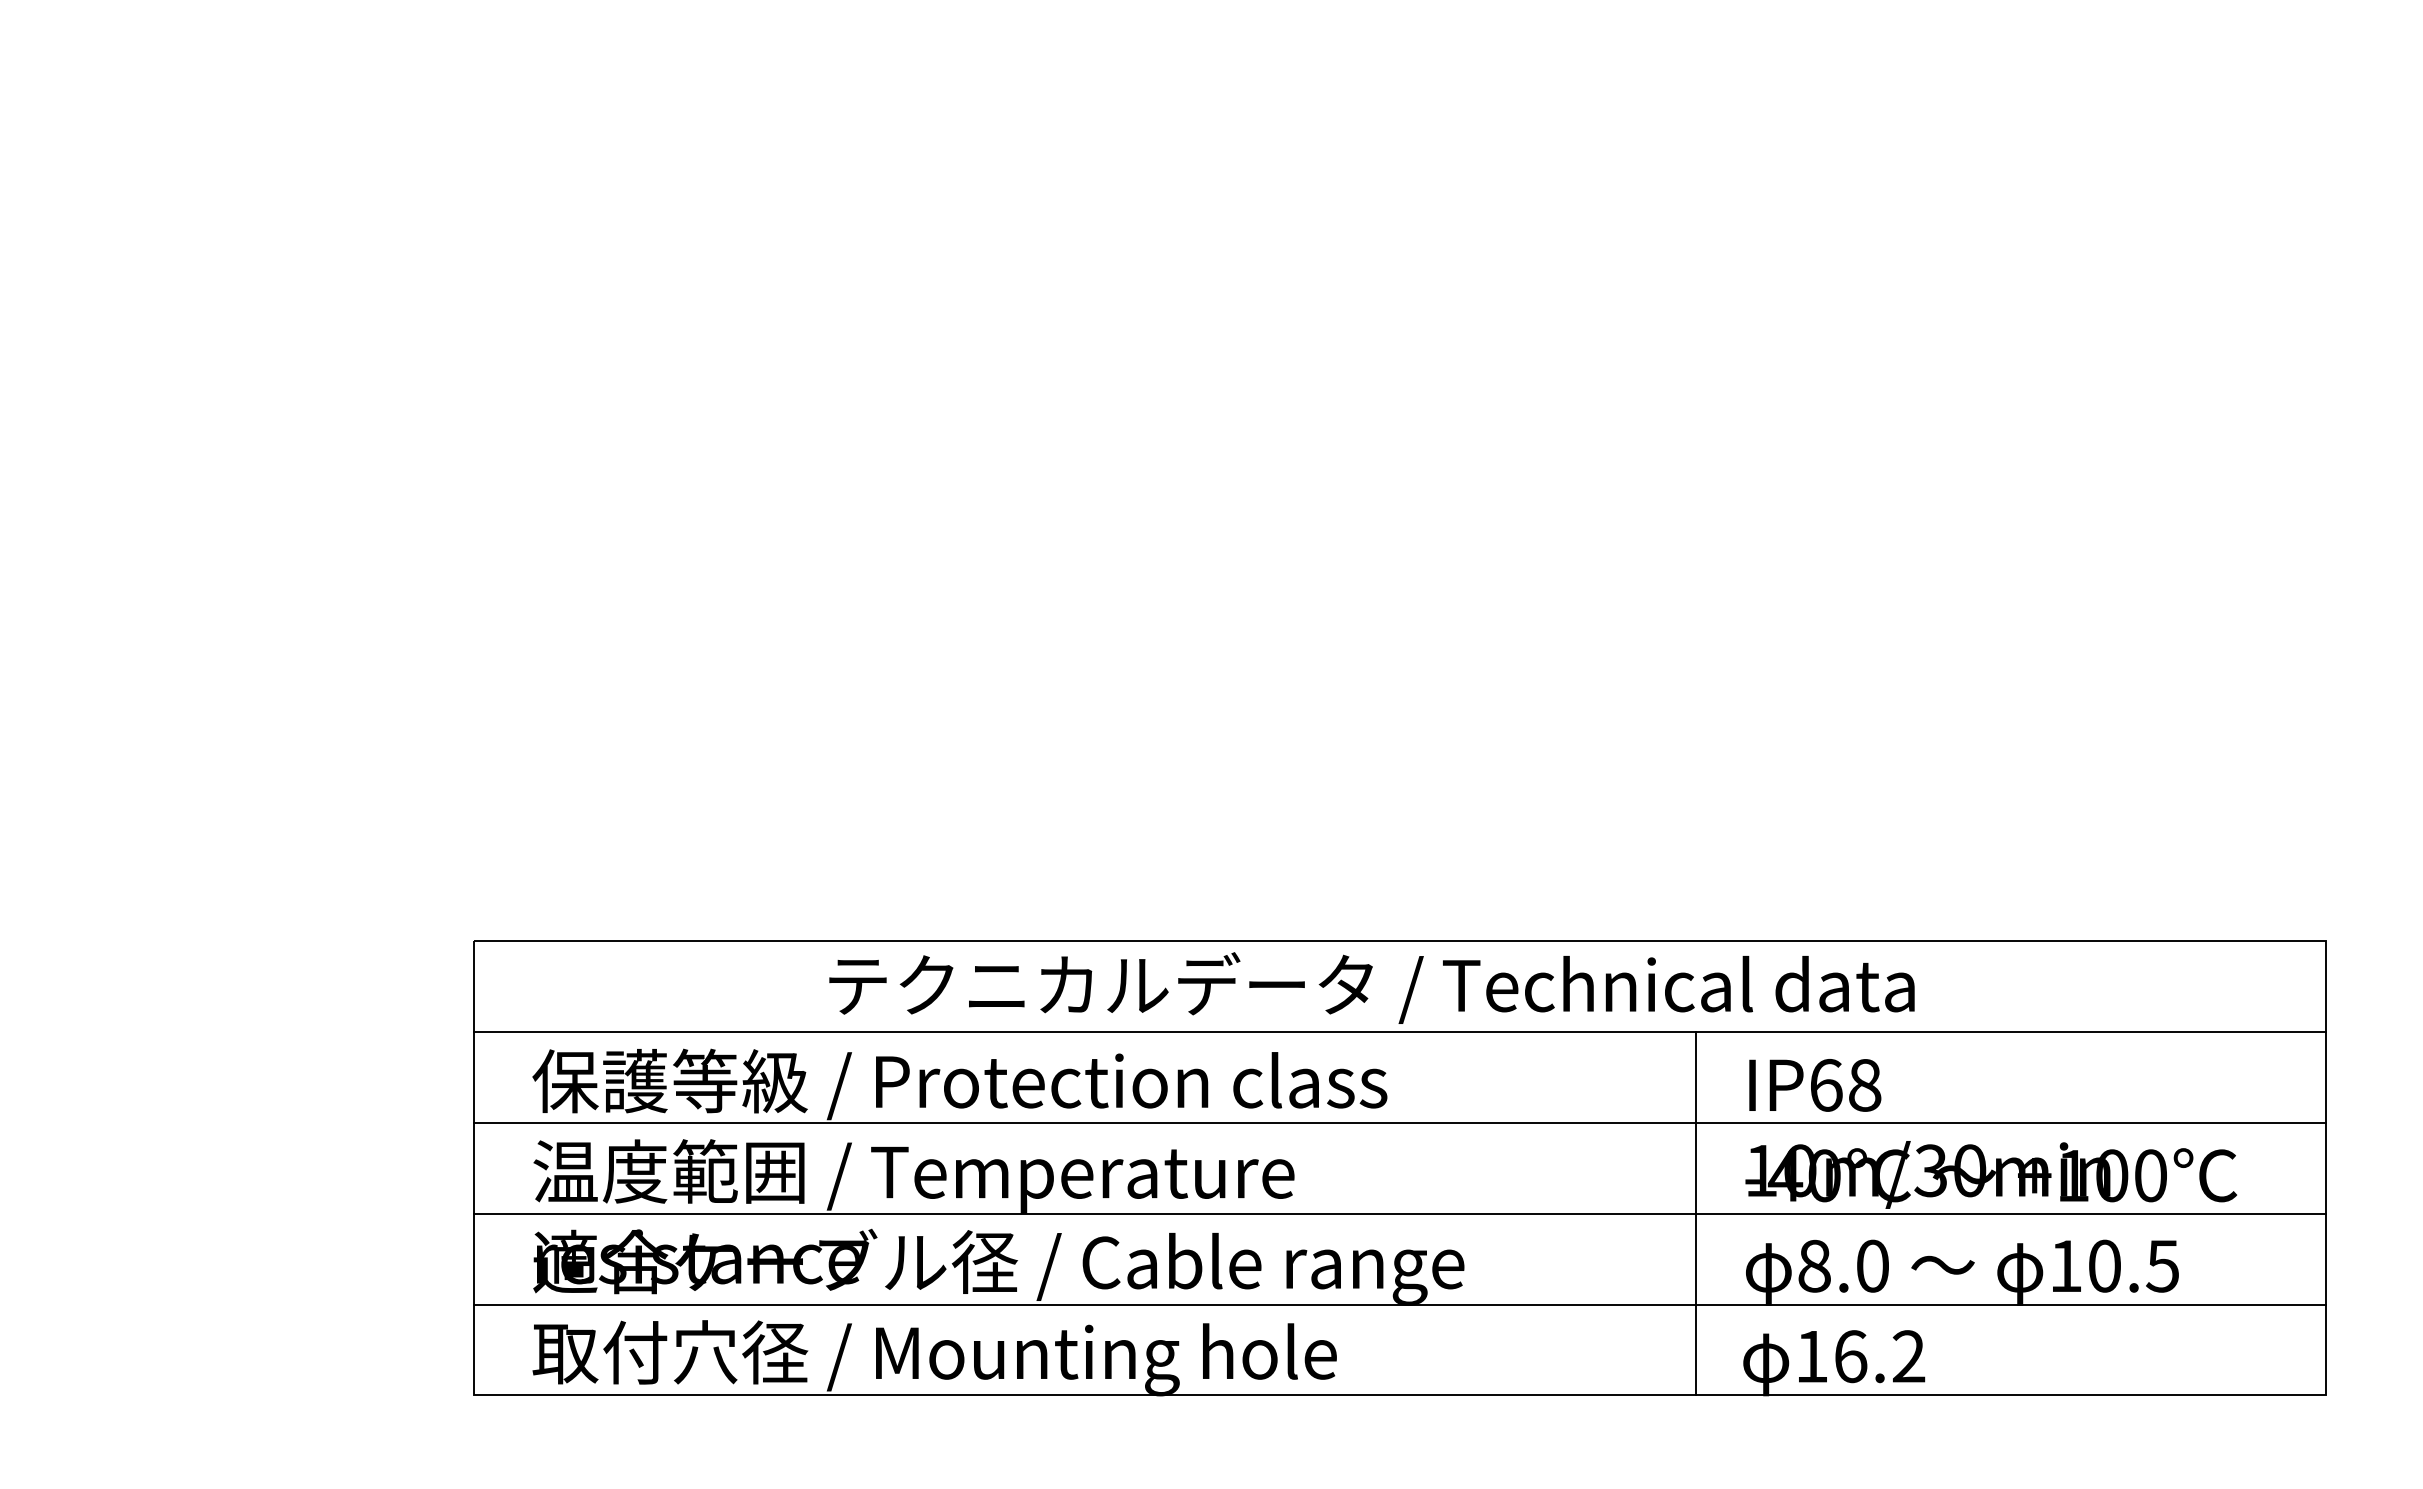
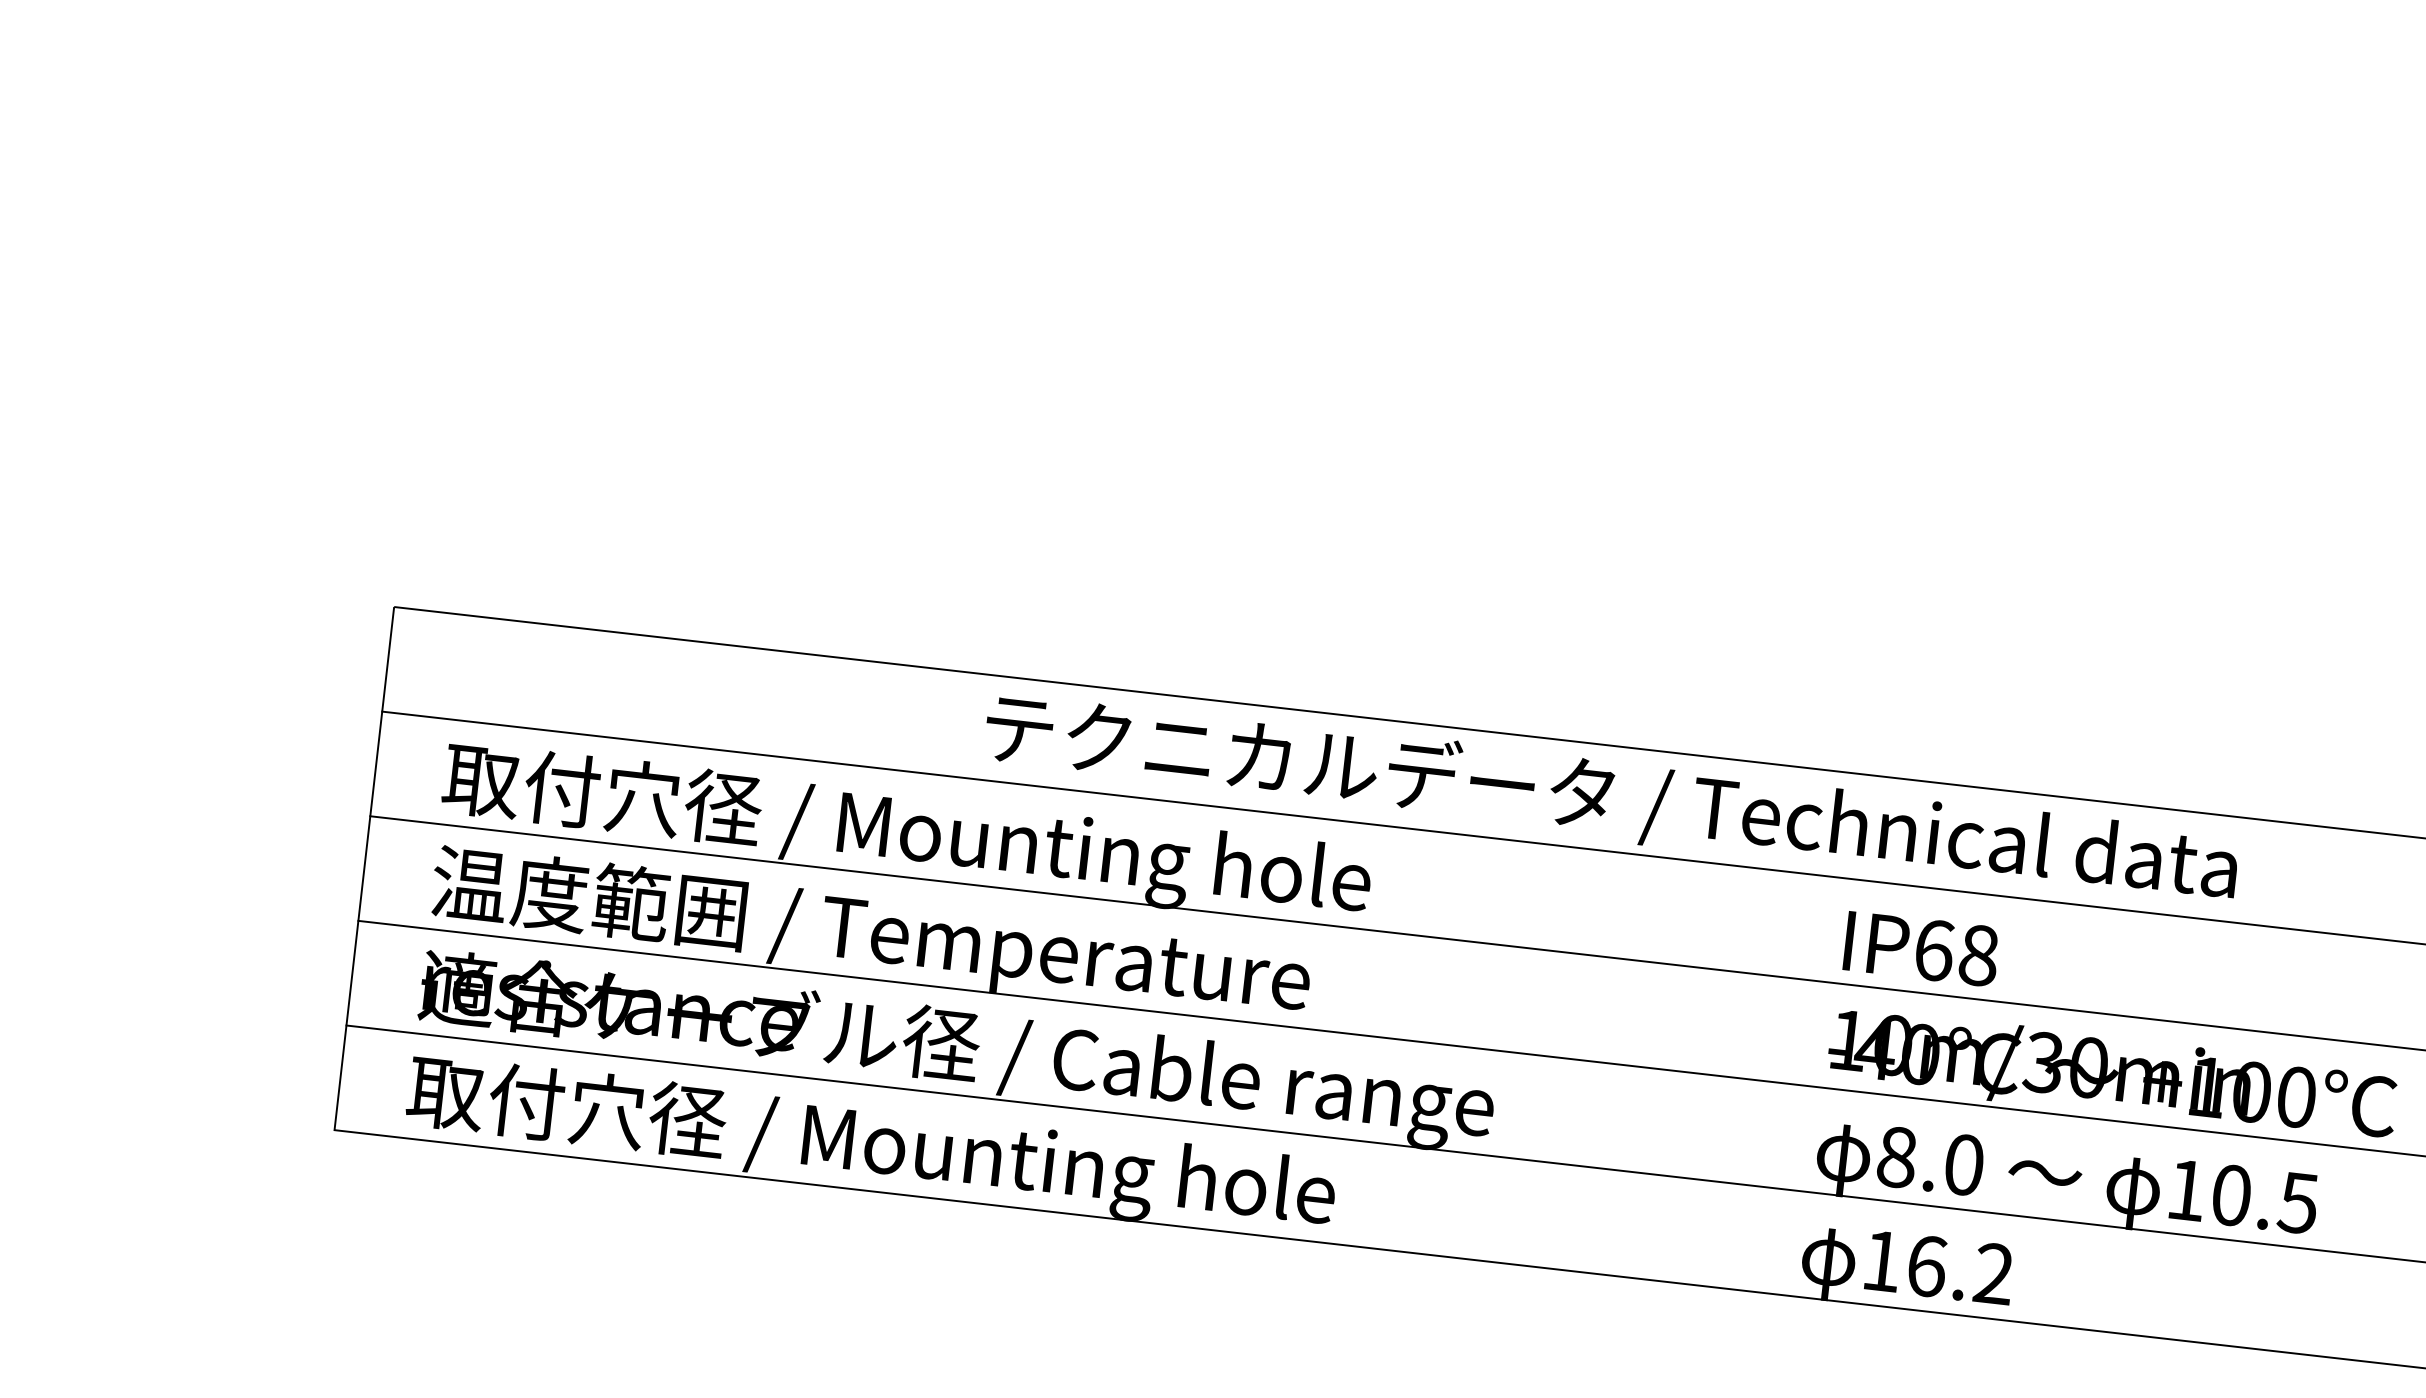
text: (1371, 987) -> (1610, 799), moved
text: (959, 1086) -> (935, 837), 保護等級 / Protection class -> 取付穴径 / Mounting hole
line: (1696, 1213) -> (1767, 1081), removed

